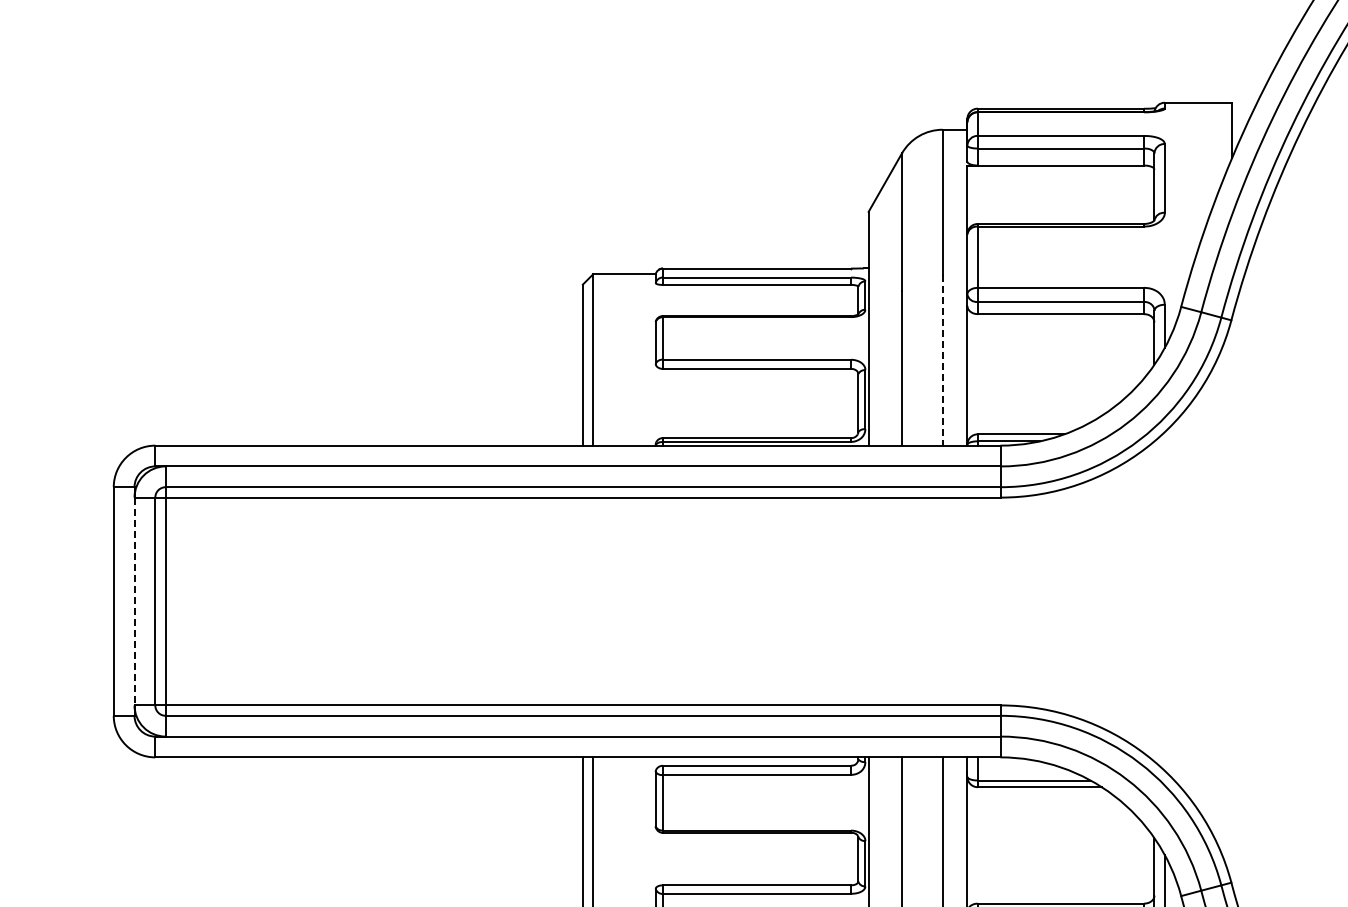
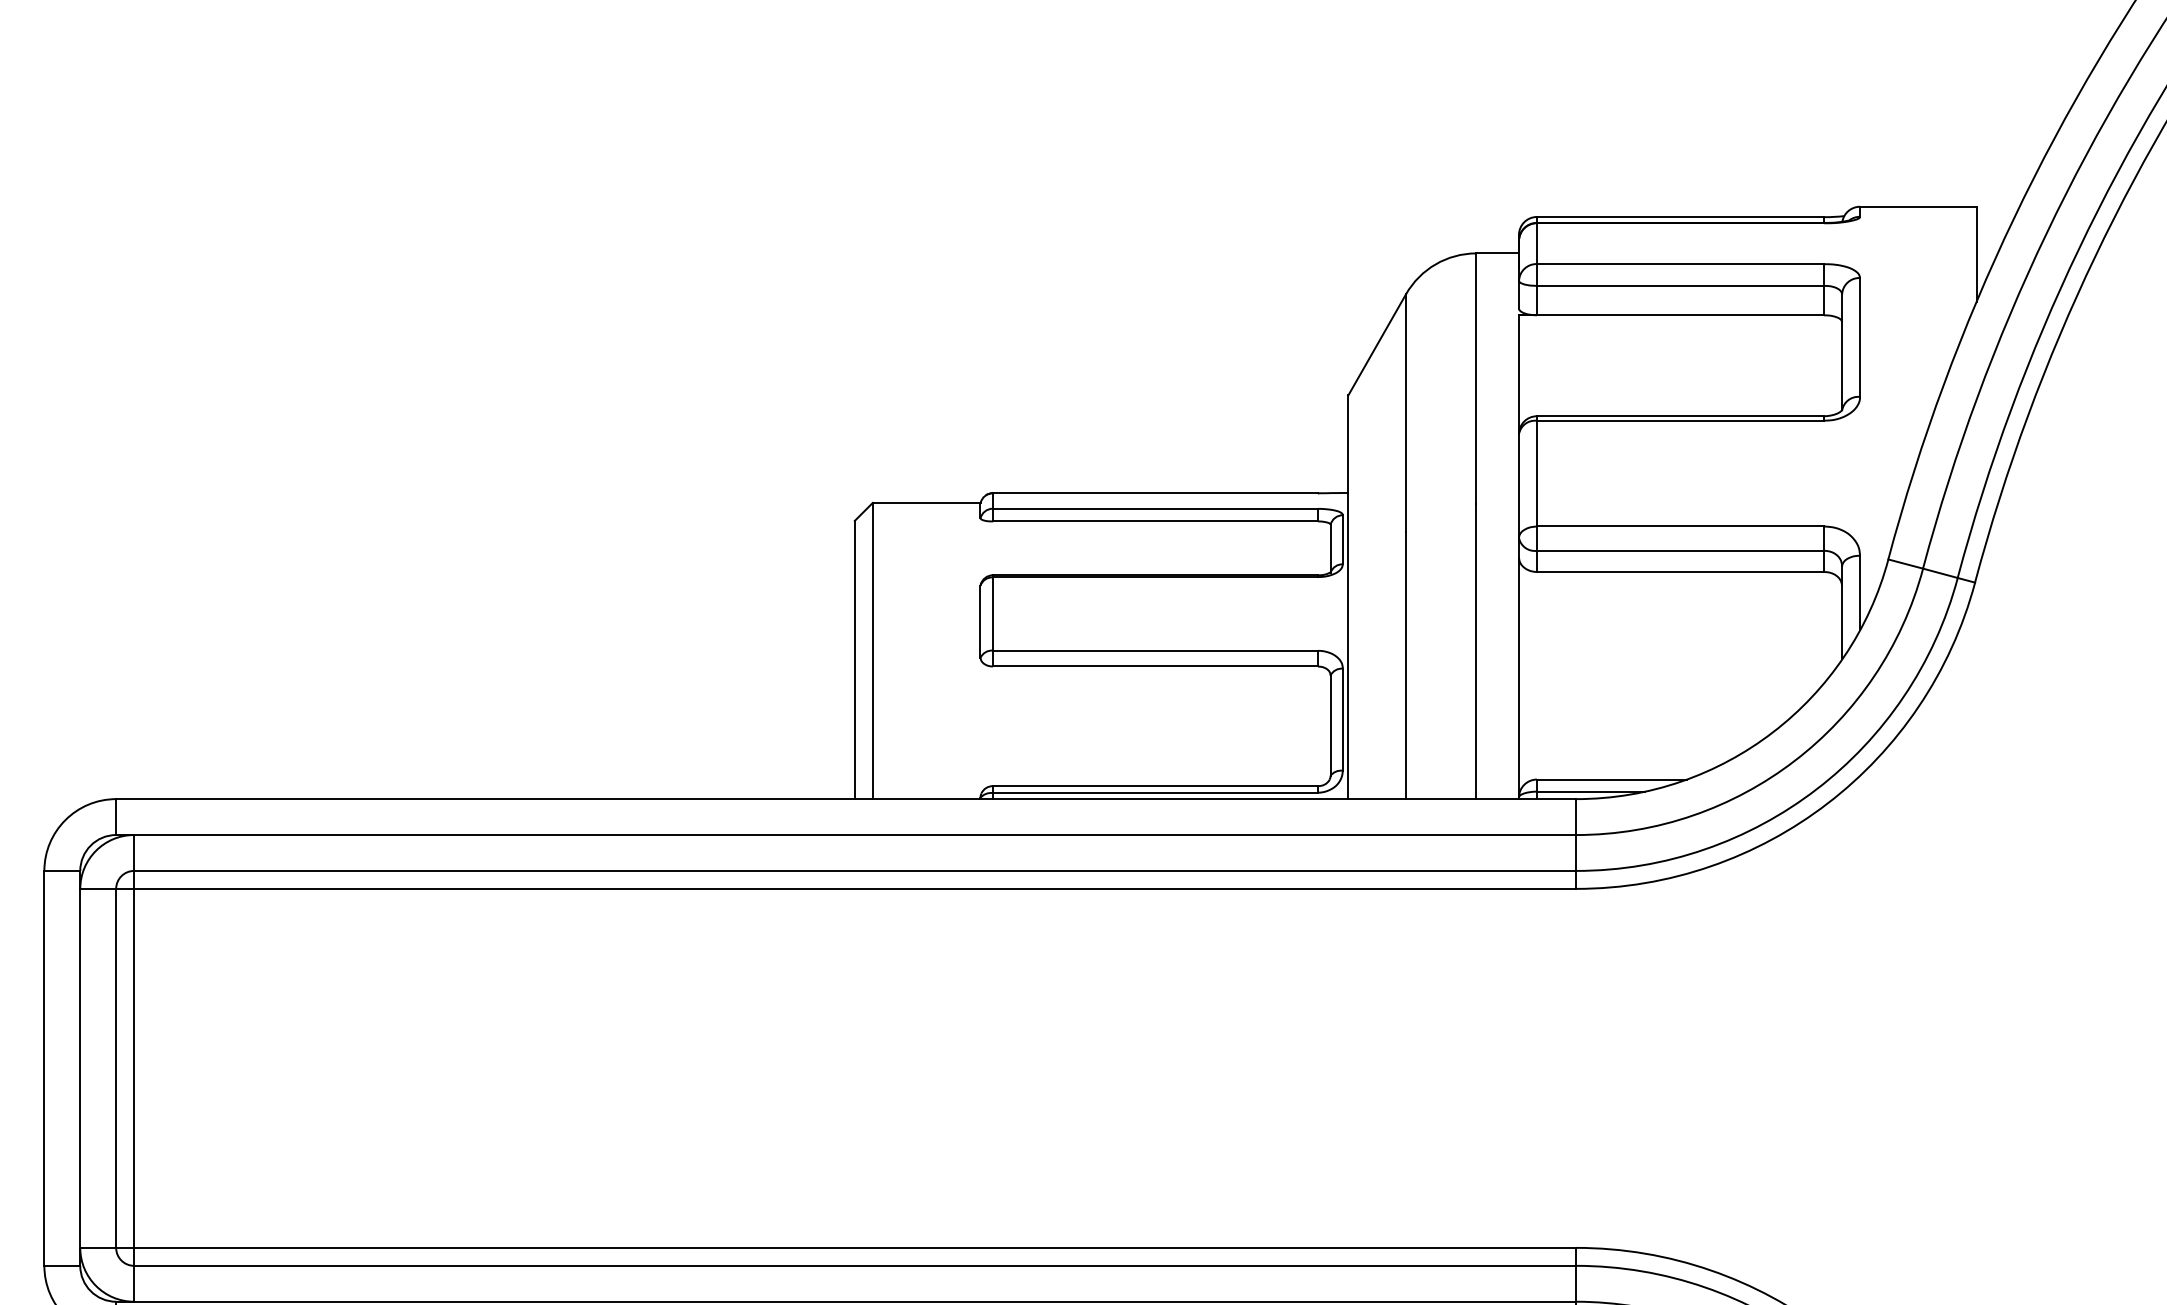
line: (942, 360) -> (1476, 652), dashed -> solid
line: (134, 601) -> (80, 1068), dashed -> solid

